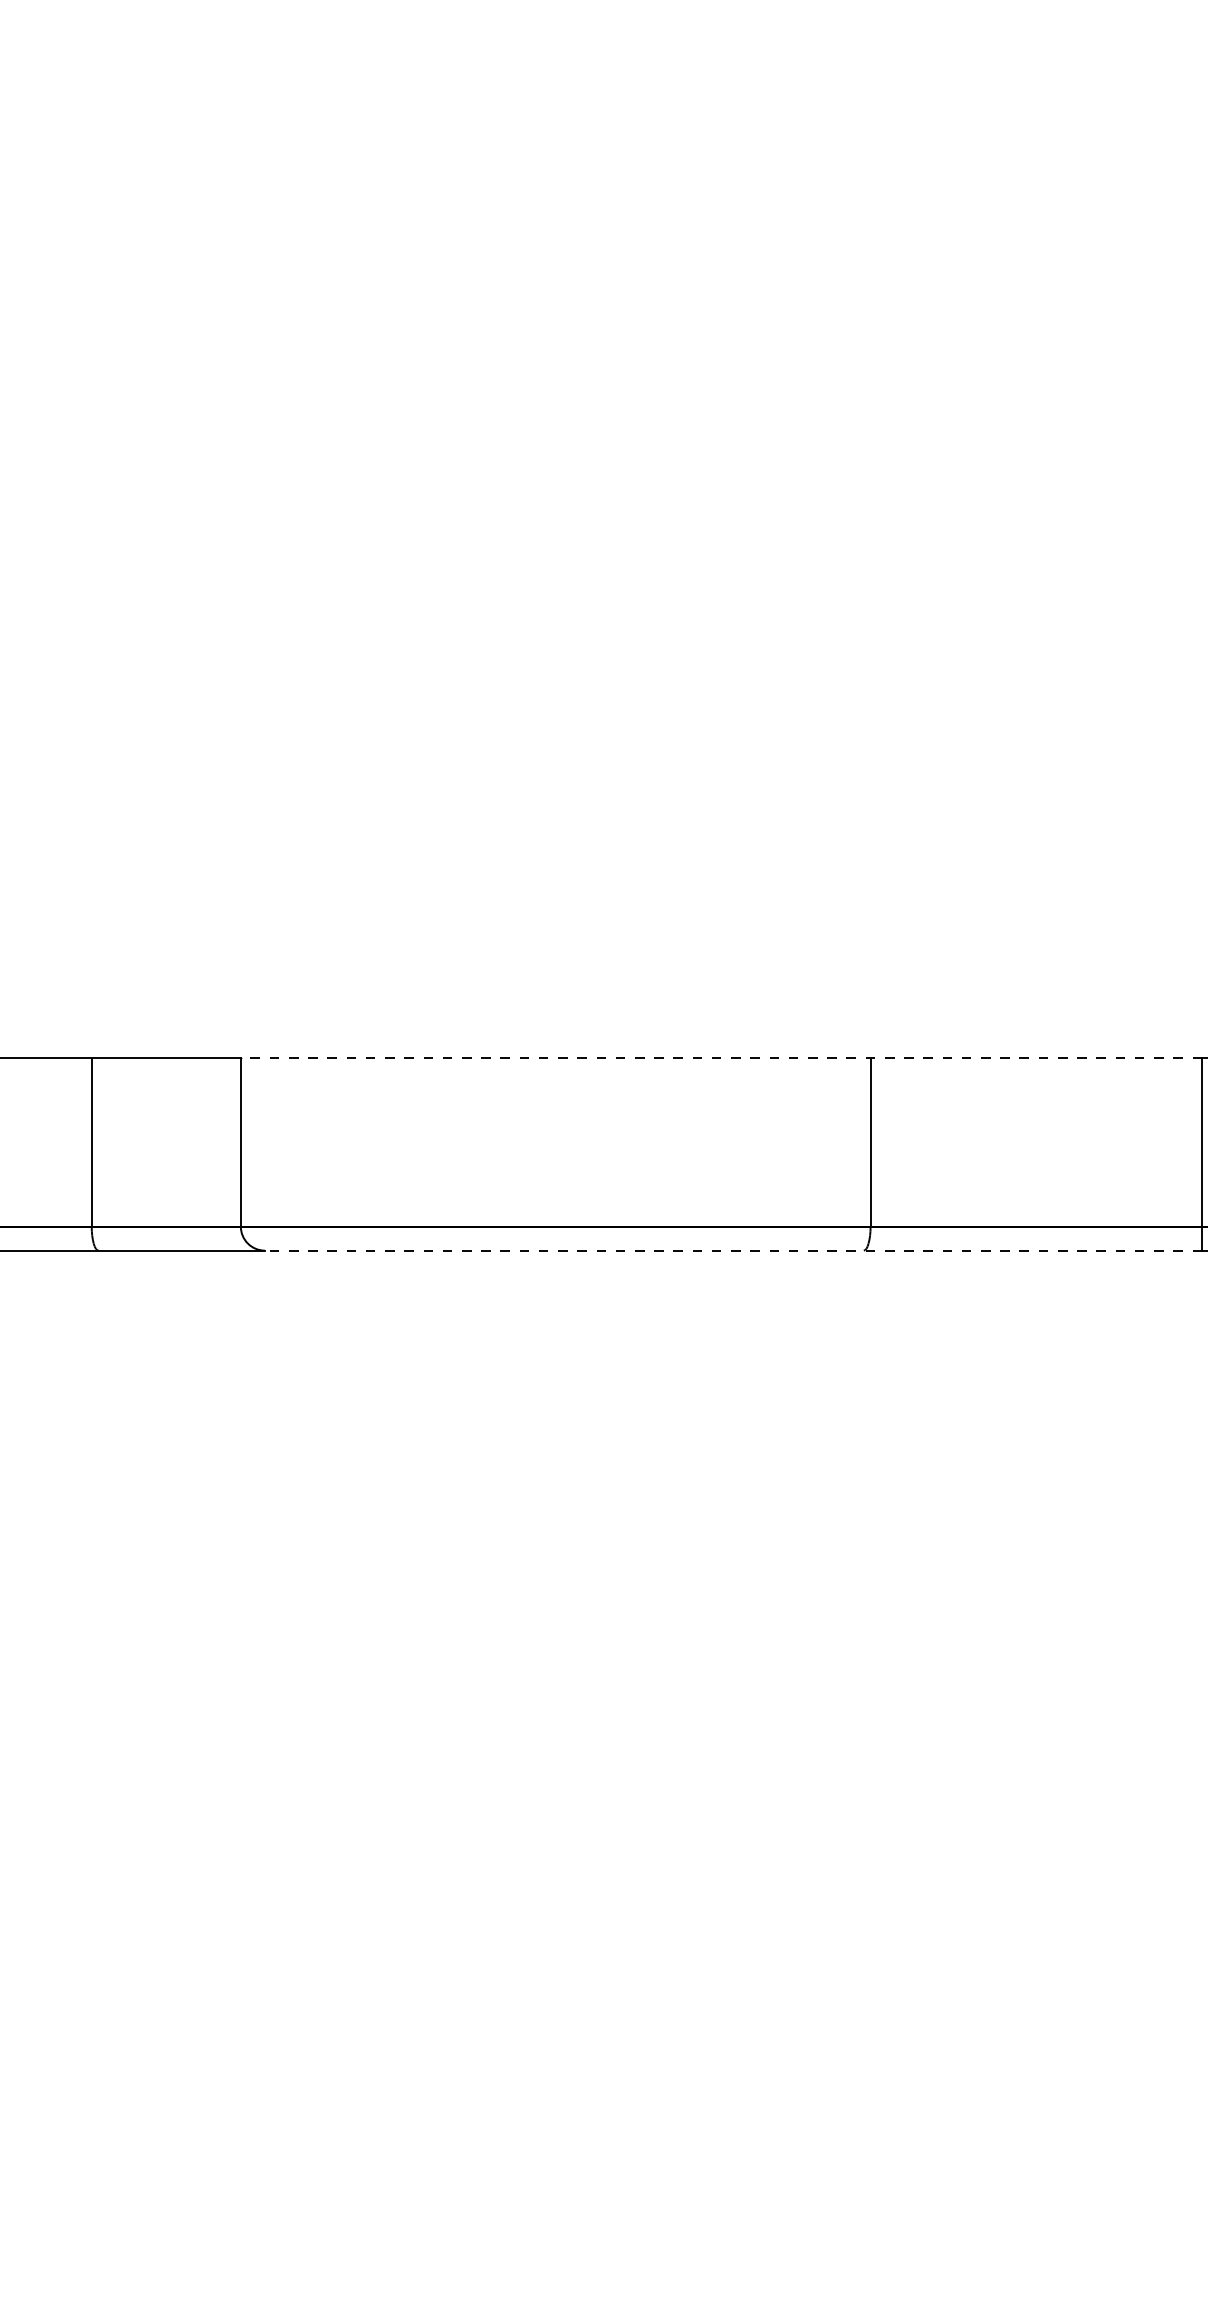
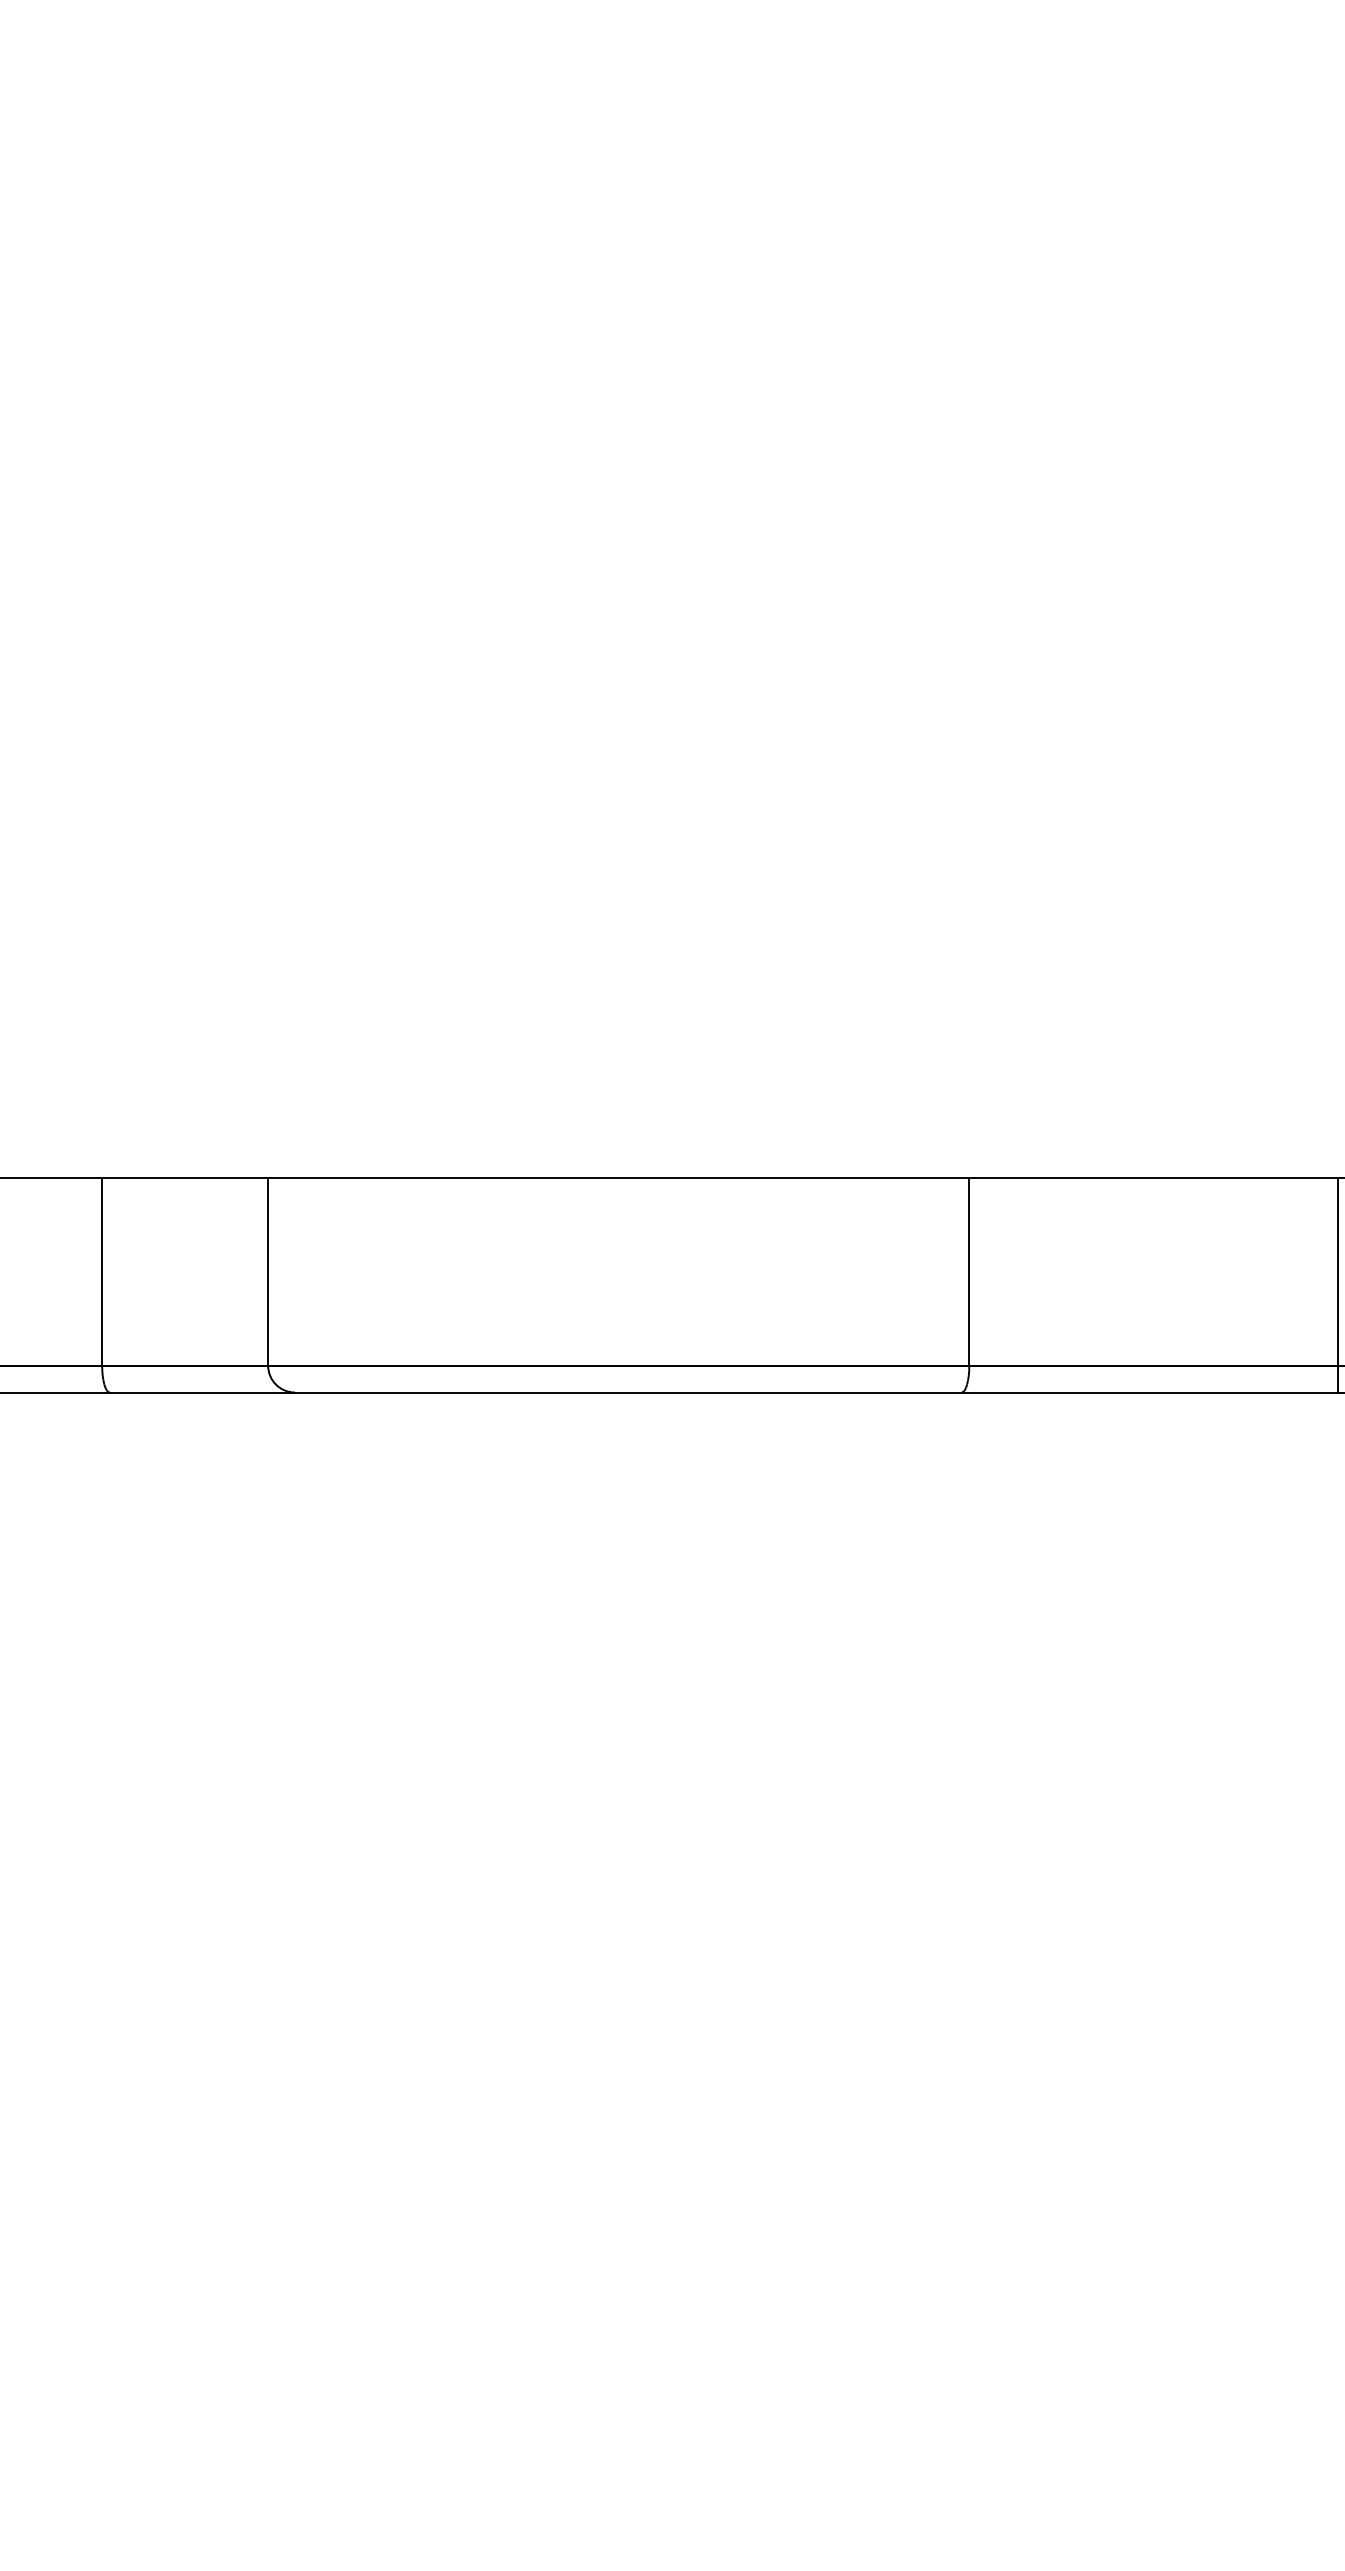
line: (720, 1058) -> (802, 1178), dashed -> solid
line: (733, 1250) -> (816, 1392), dashed -> solid

